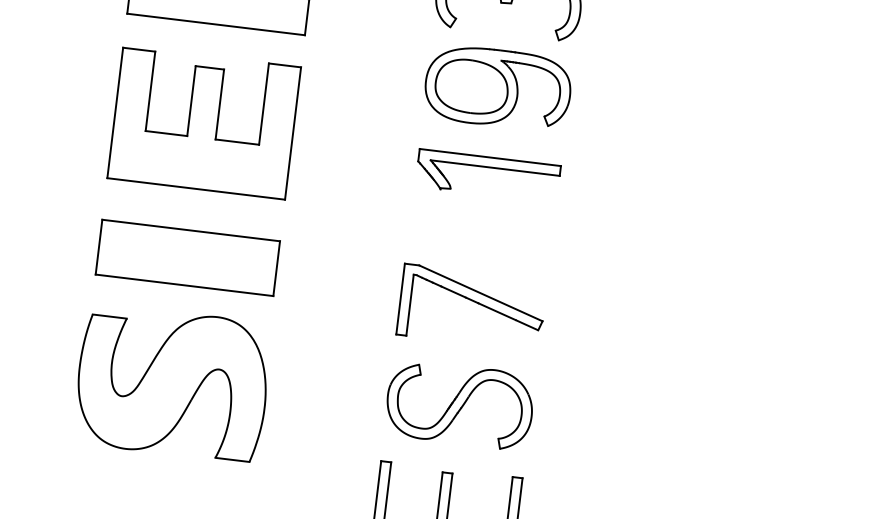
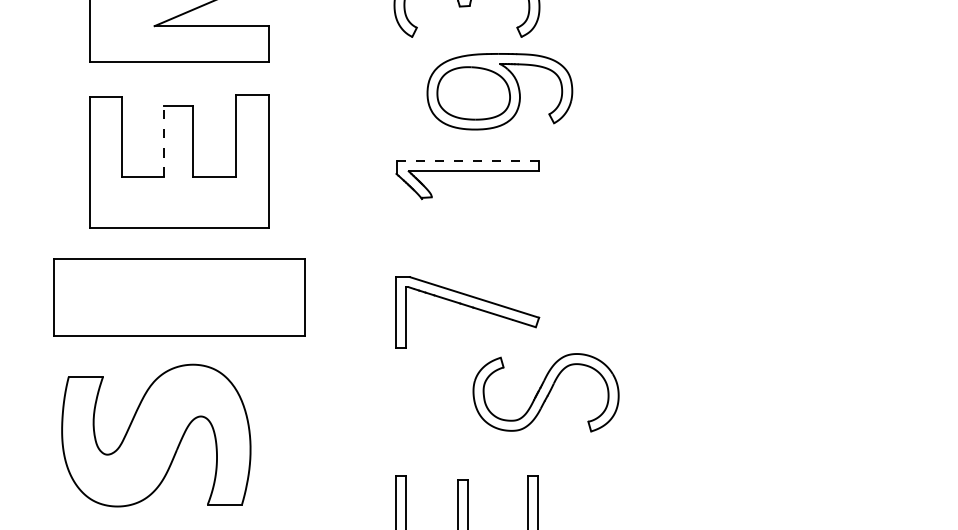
part: (497, 87) -> (499, 91), moved
line: (191, 100) -> (164, 140), solid -> dashed
line: (491, 157) -> (468, 161), solid -> dashed
part: (188, 257) -> (179, 297), size x1.4
part: (172, 383) -> (156, 435), moved
part: (459, 404) -> (545, 392), moved

